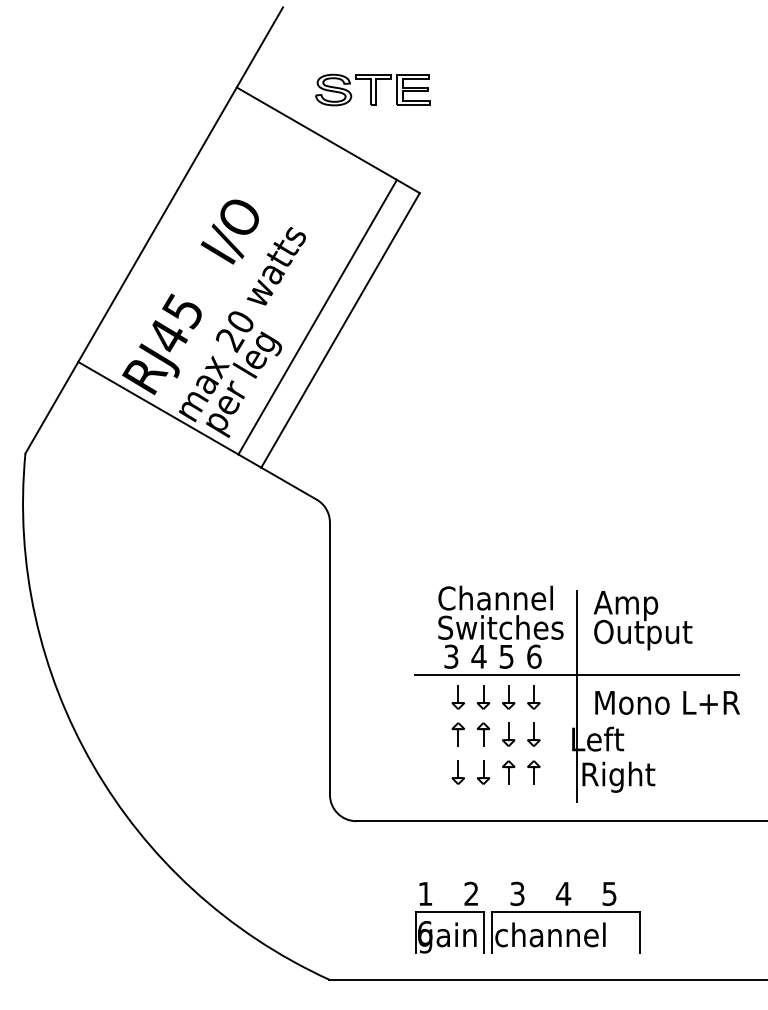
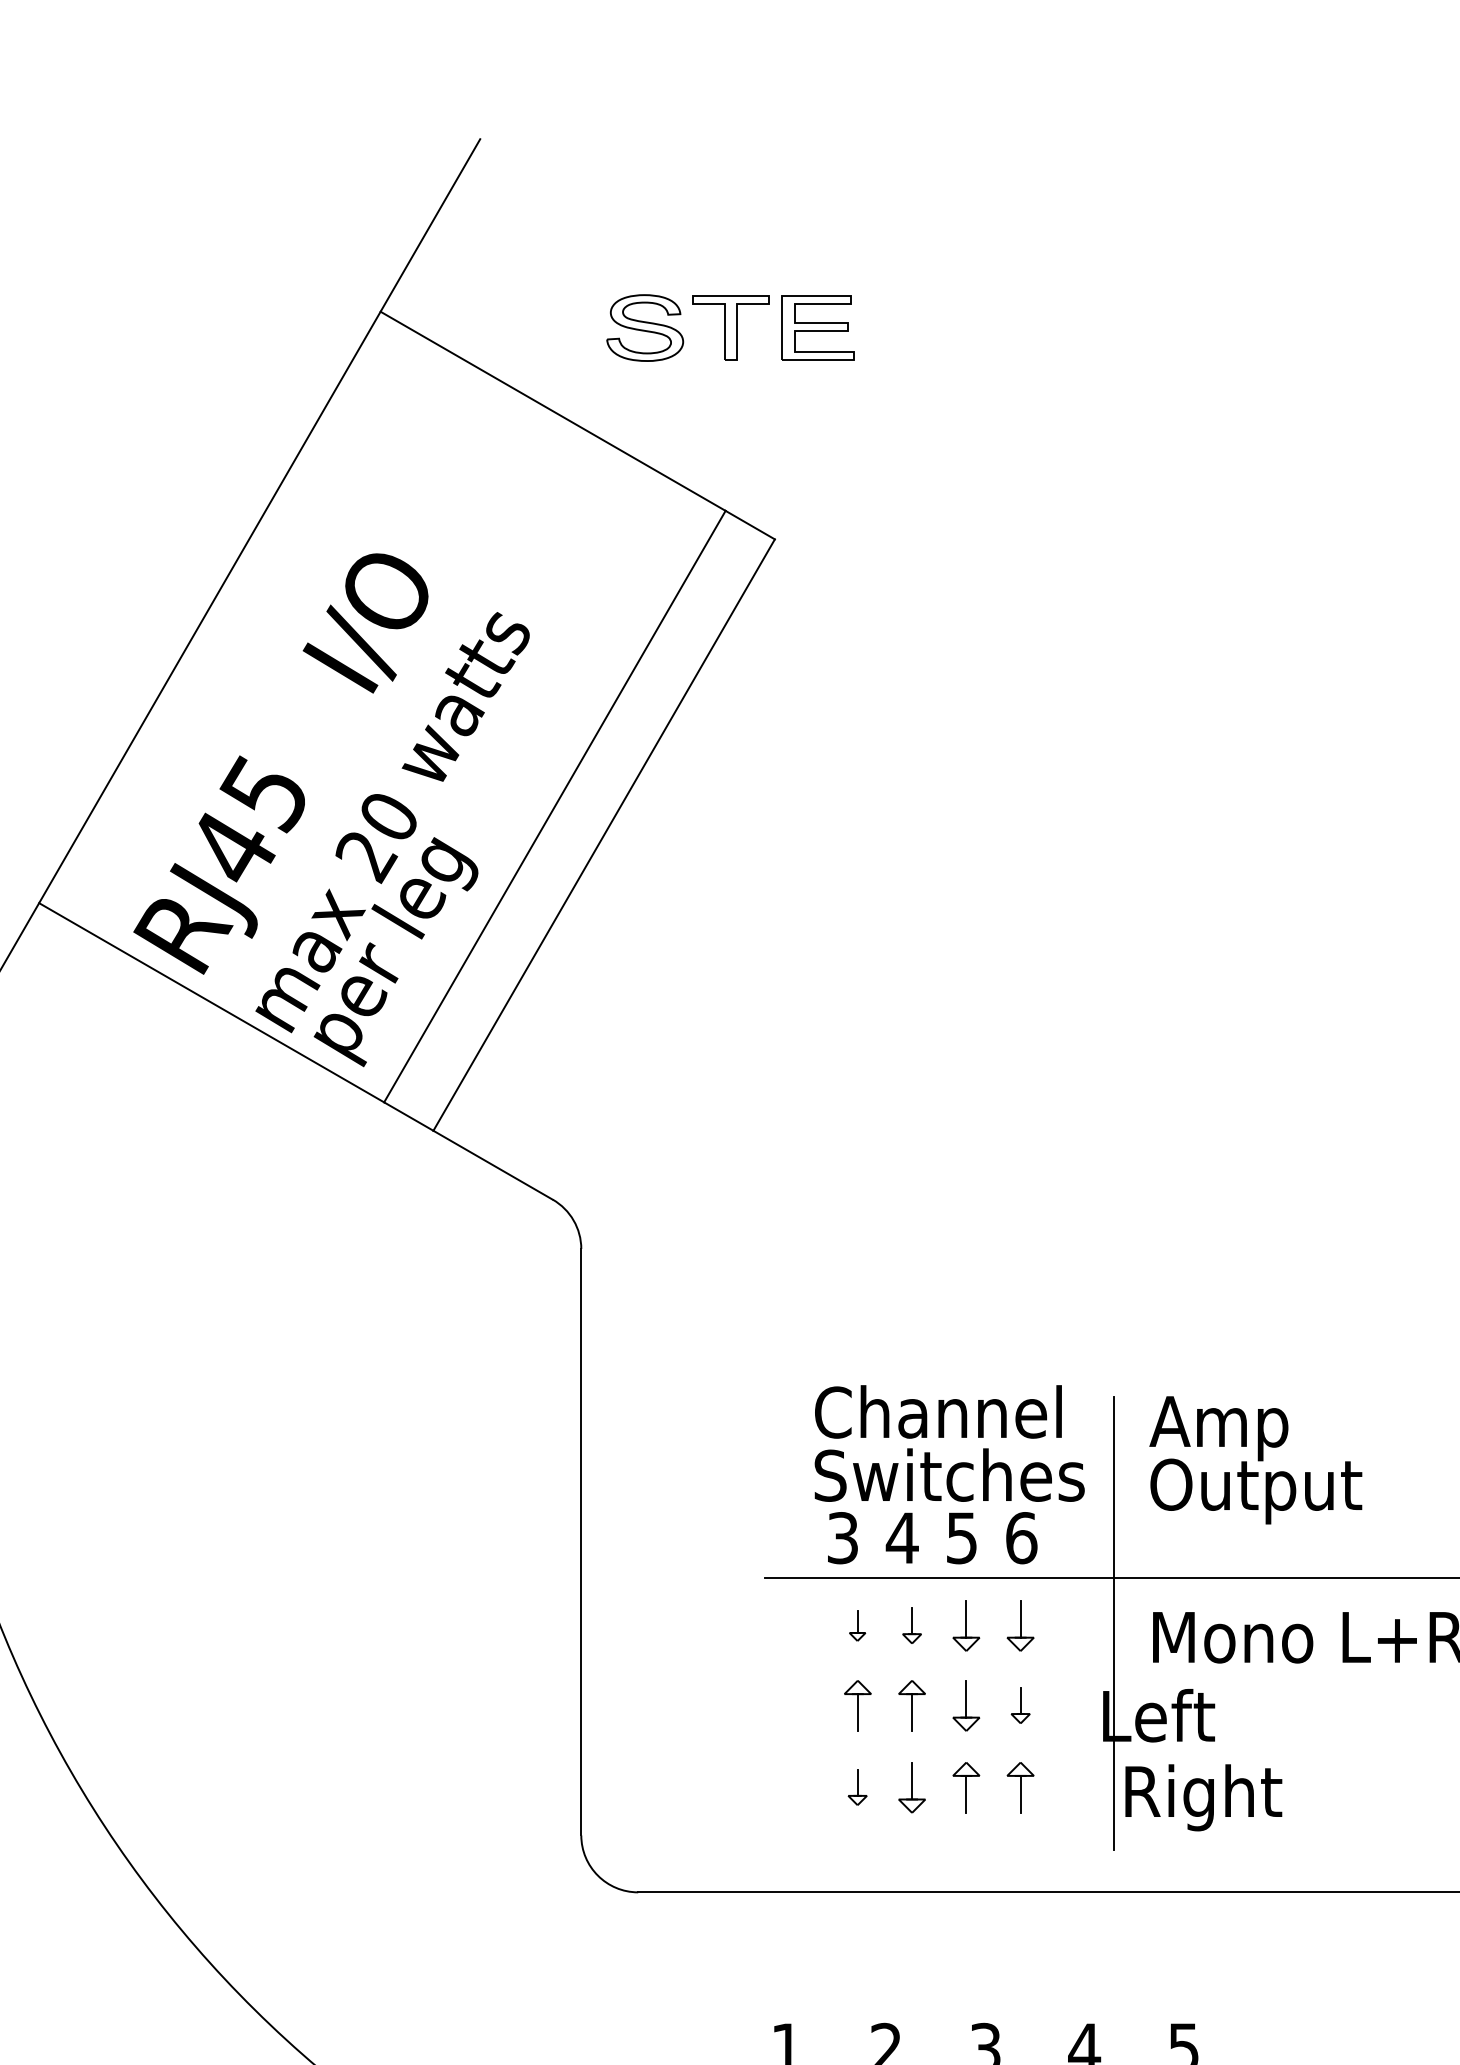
part: (372, 89) -> (728, 326), moved
part: (457, 697) -> (856, 1625), size x0.6
part: (483, 697) -> (912, 1625), size x0.7
part: (533, 734) -> (1019, 1705), size x0.7
part: (457, 772) -> (856, 1787), size x0.7

